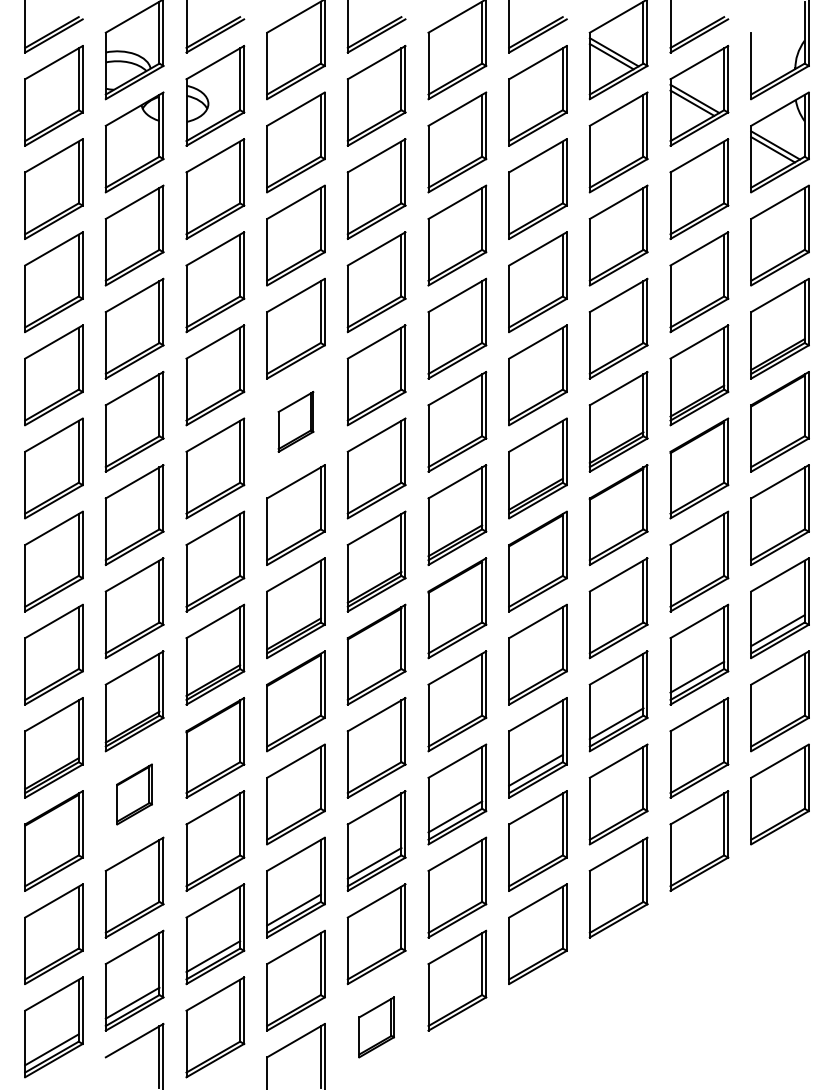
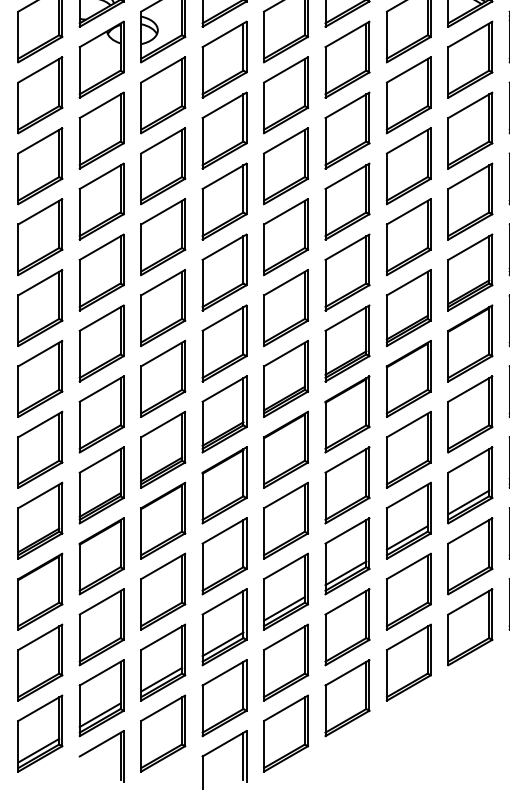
part: (295, 421) -> (224, 272), size x1.67
part: (134, 794) -> (101, 556), size x1.67
part: (376, 1027) -> (285, 733), size x1.67

